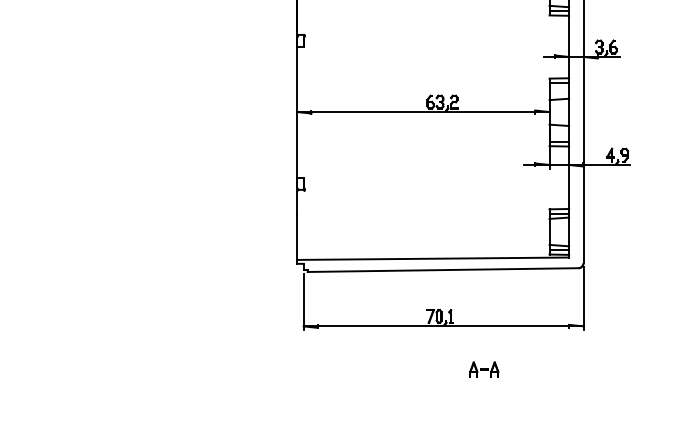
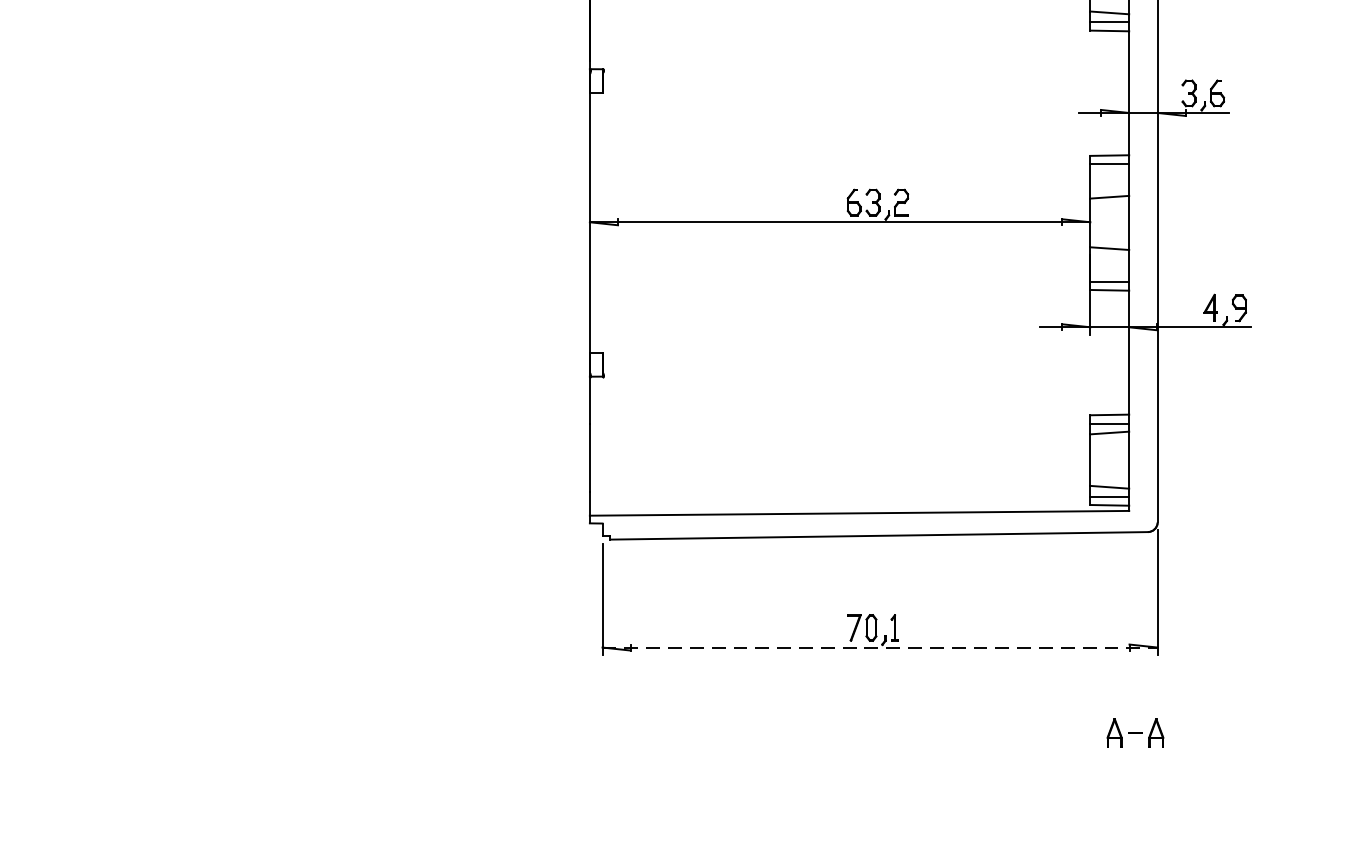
line: (443, 326) -> (879, 647), solid -> dashed
part: (484, 369) -> (1135, 733), moved

